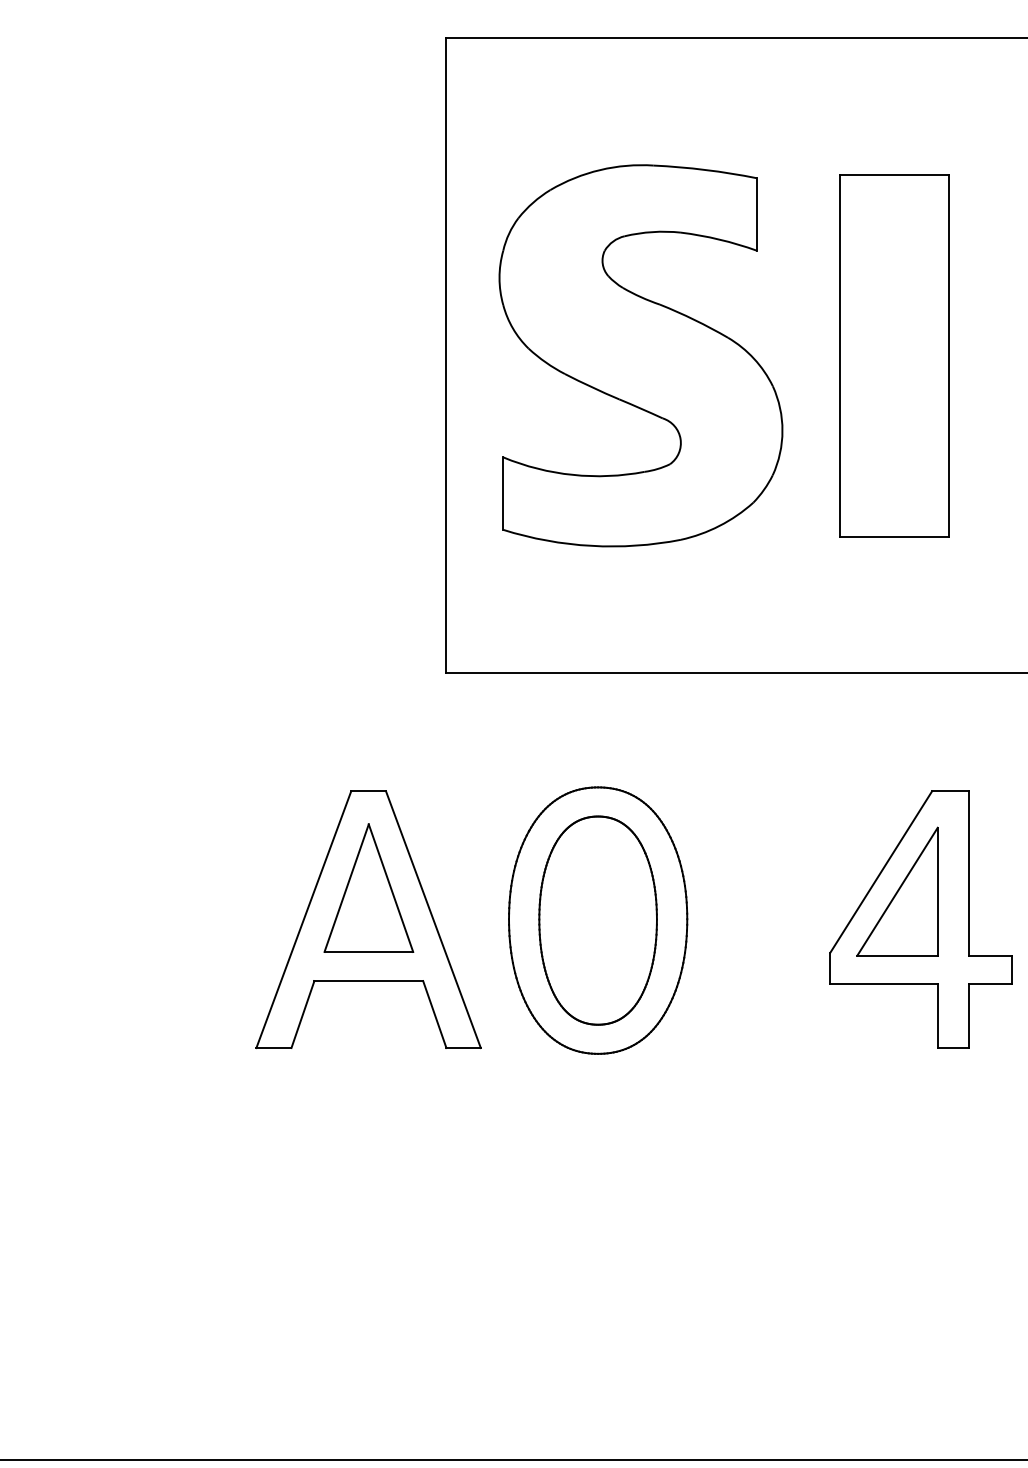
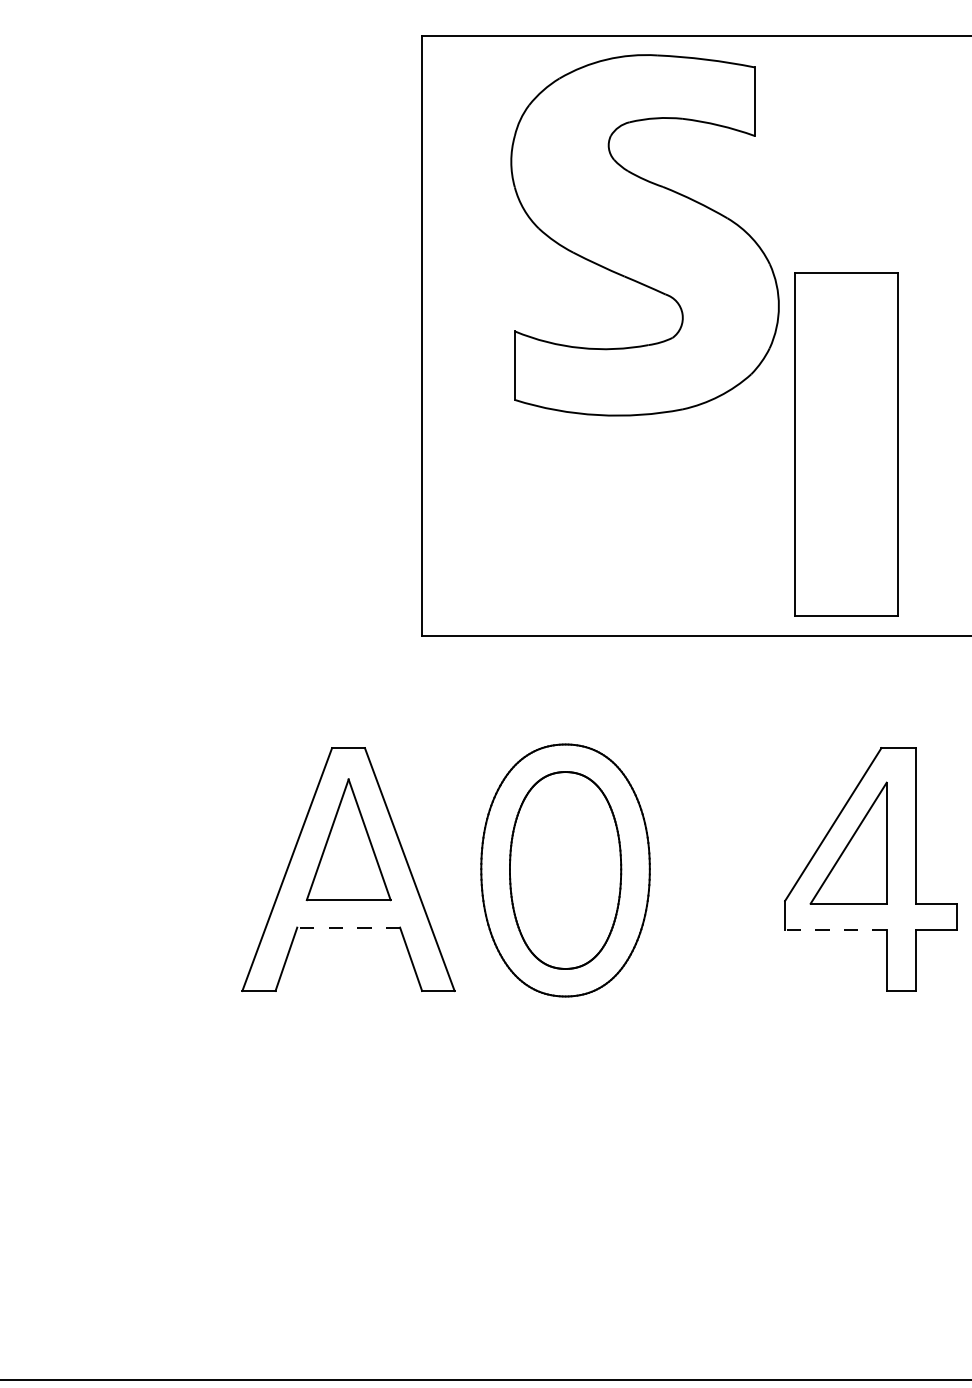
part: (640, 355) -> (644, 235), moved
part: (895, 355) -> (846, 444), moved
line: (368, 980) -> (348, 927), solid -> dashed
line: (883, 984) -> (835, 930), solid -> dashed

